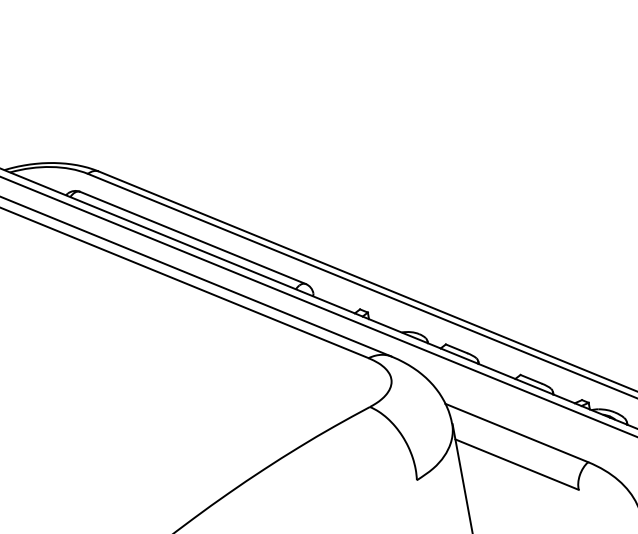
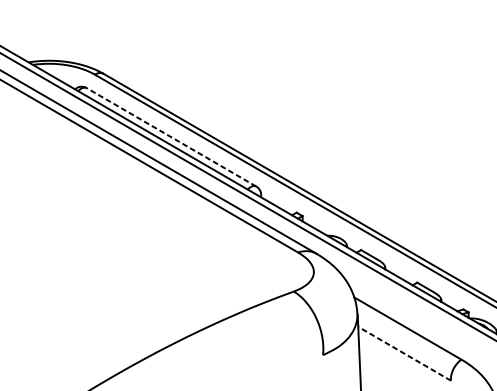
line: (193, 237) -> (171, 136), solid -> dashed
line: (517, 464) -> (404, 353), solid -> dashed

